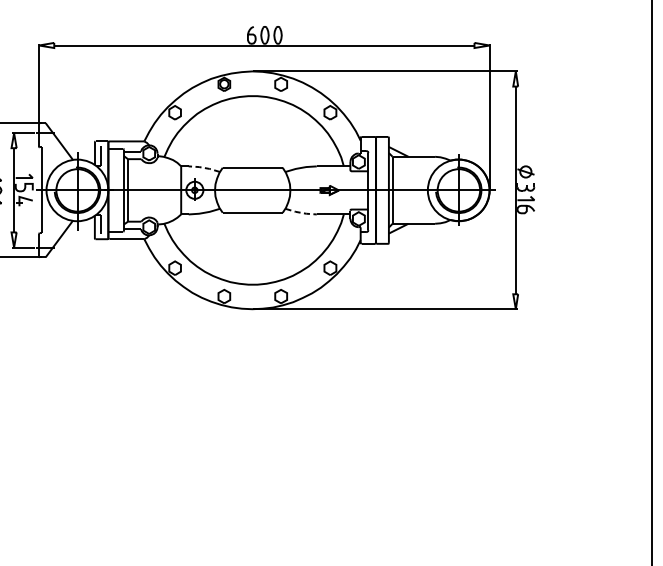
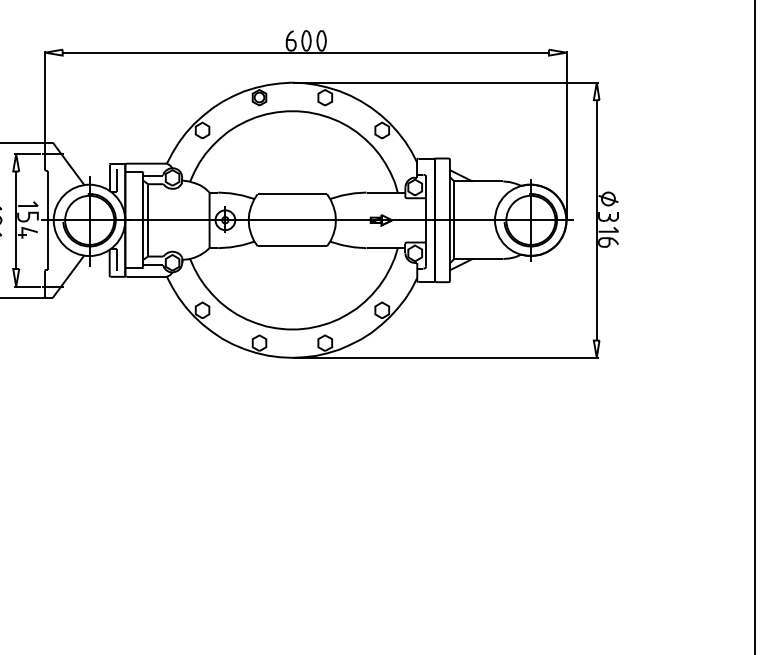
line: (203, 168) -> (235, 194), dashed -> solid
line: (301, 212) -> (348, 246), dashed -> solid

